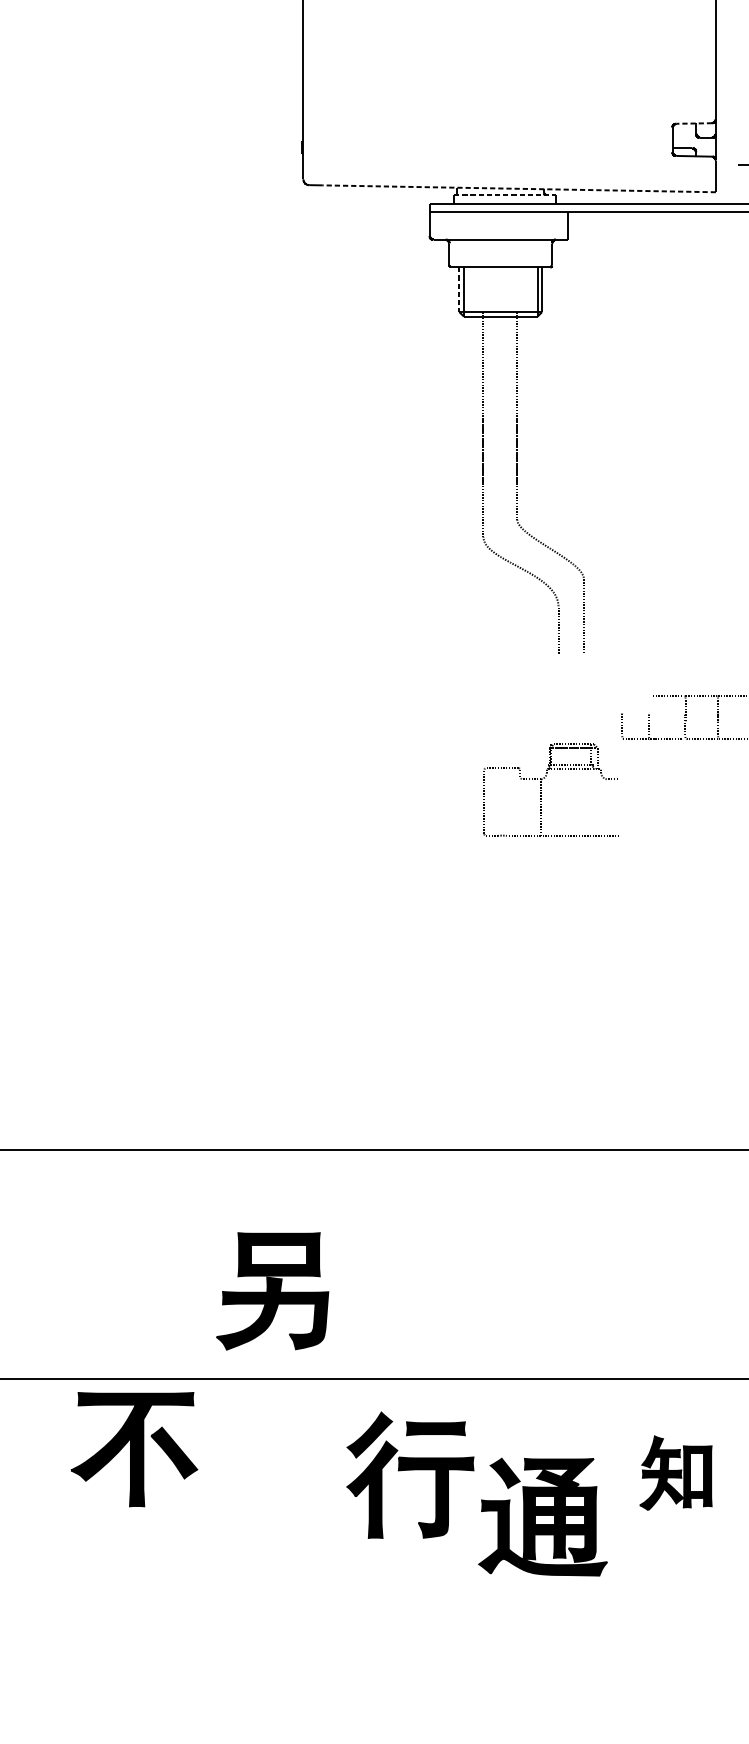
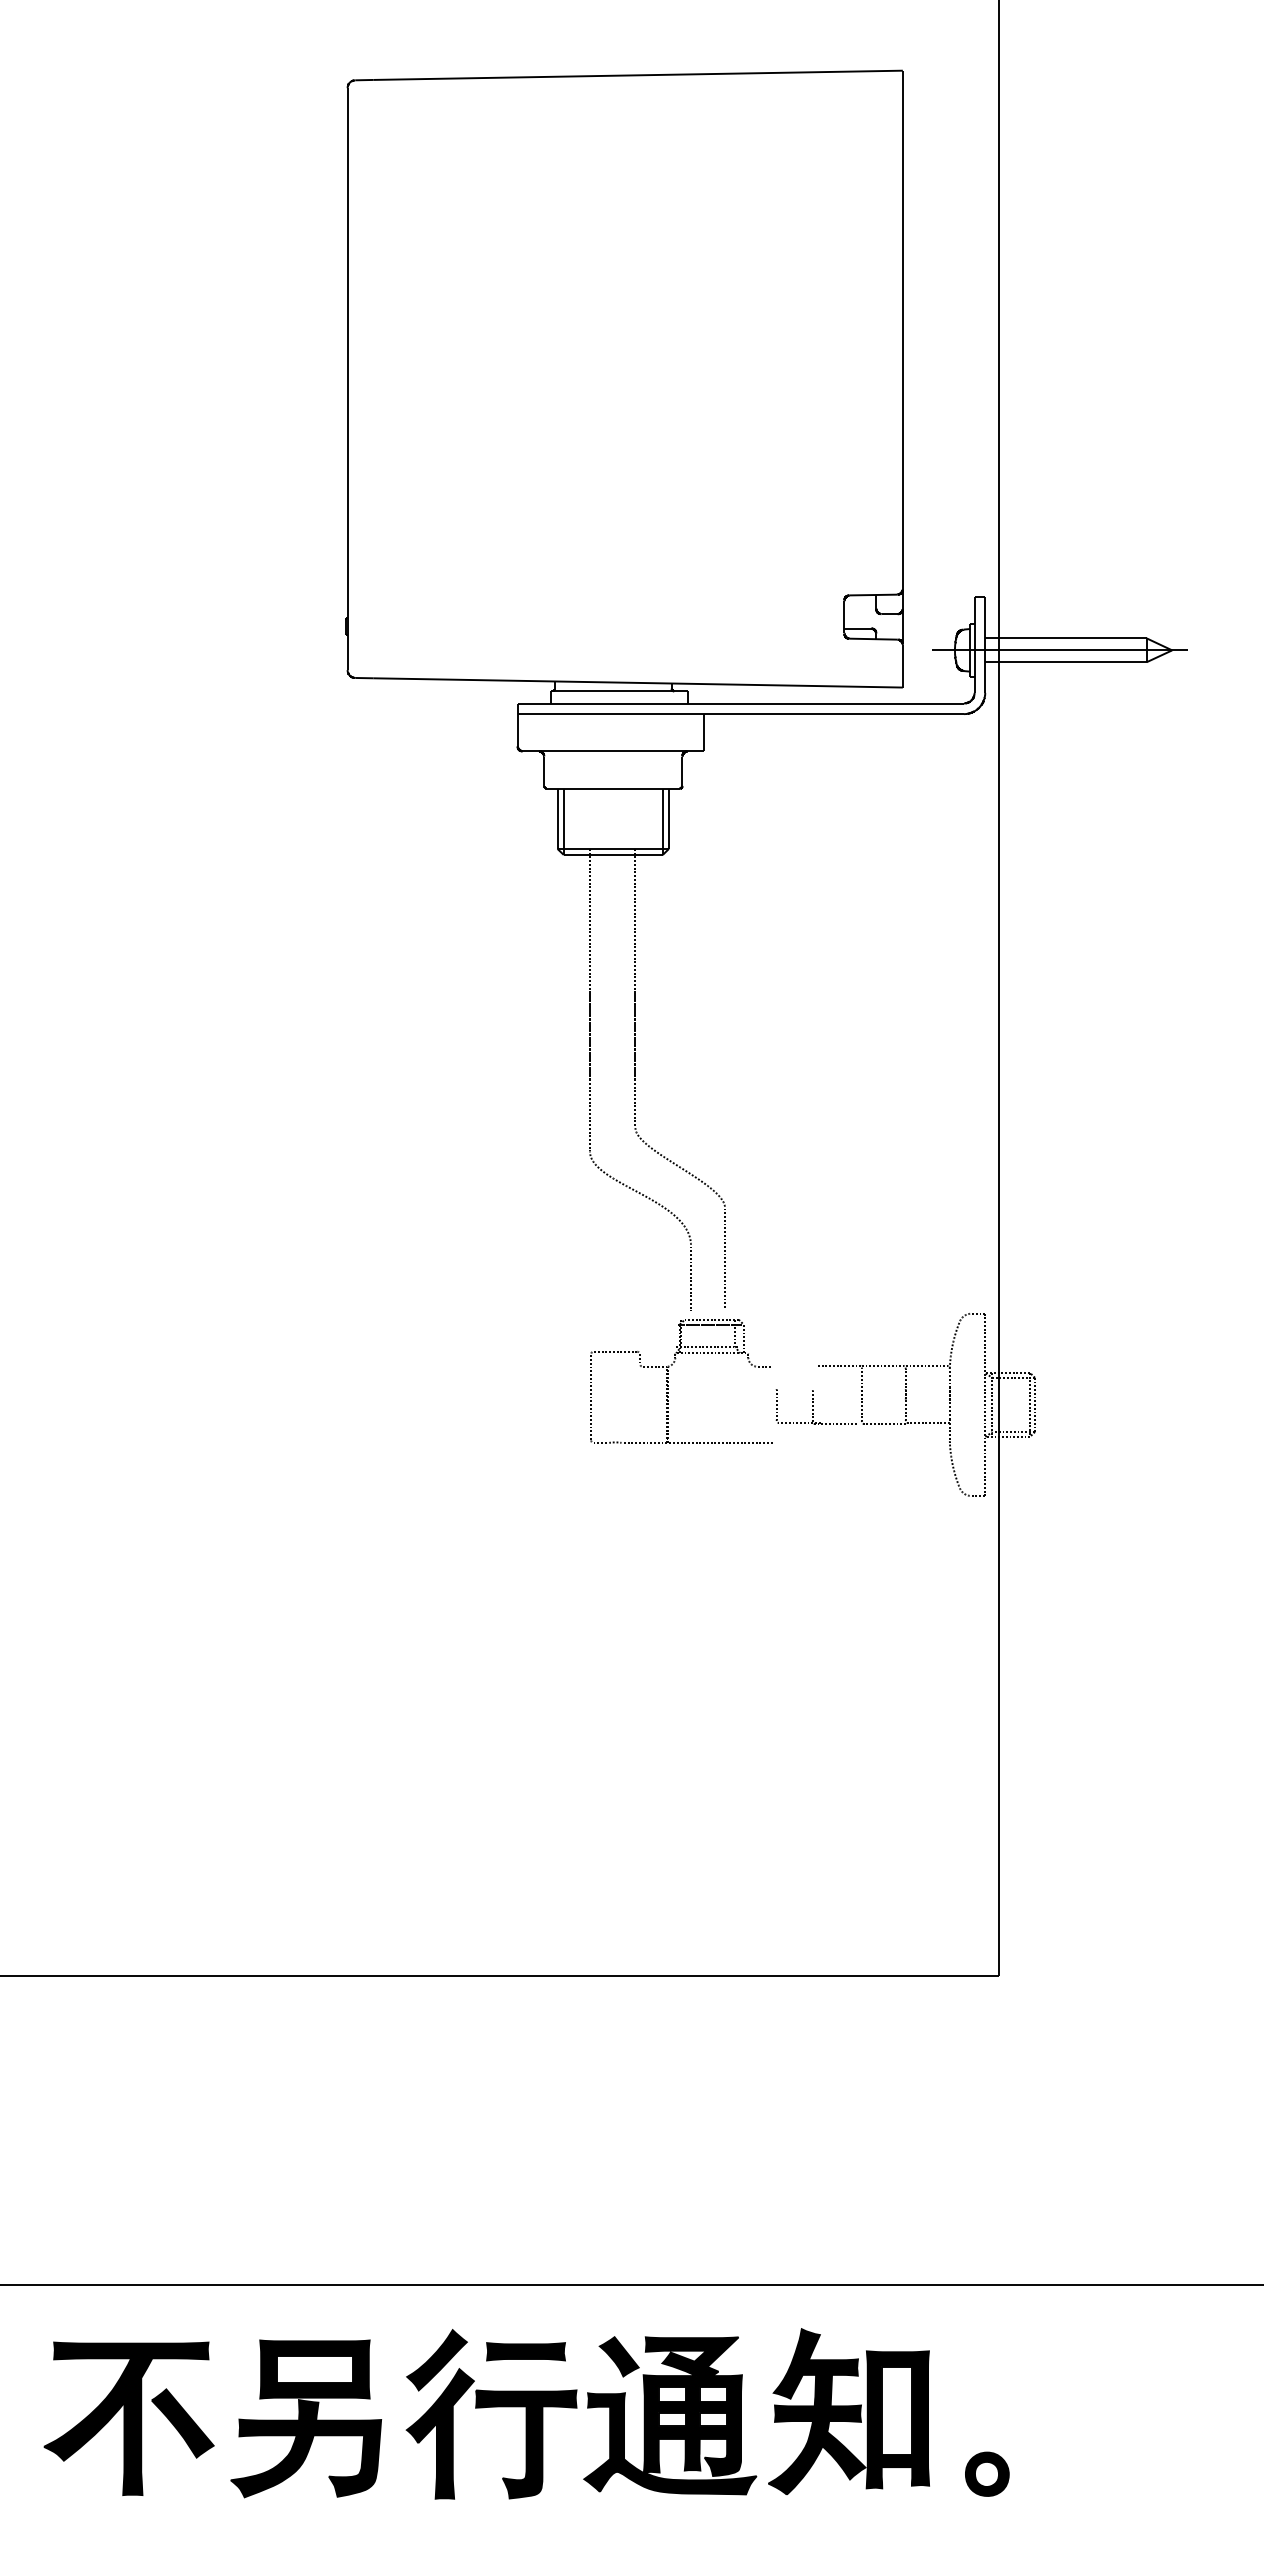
line: (694, 123) -> (873, 595), dashed -> solid
line: (519, 188) -> (638, 682), dashed -> solid
line: (505, 195) -> (619, 691), dashed -> solid
line: (459, 290) -> (557, 819), dashed -> solid
part: (541, 790) -> (668, 1381), moved
part: (272, 1291) -> (305, 2418), moved
part: (133, 1449) -> (128, 2418), moved
part: (675, 1473) -> (848, 2411), size x1.67
part: (543, 1516) -> (670, 2415), moved

